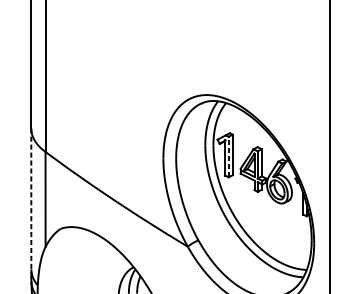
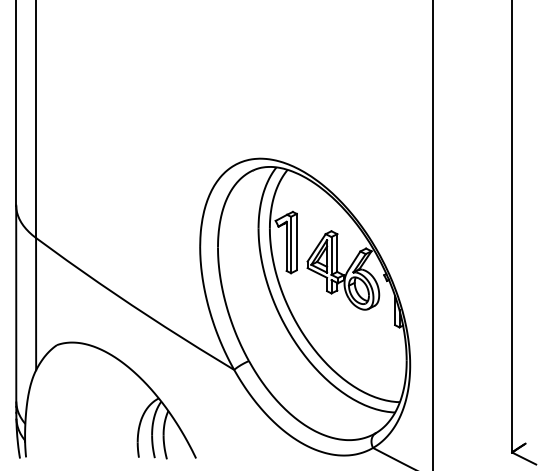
line: (228, 156) -> (291, 244), dashed -> solid
line: (31, 201) -> (16, 306), dashed -> solid

